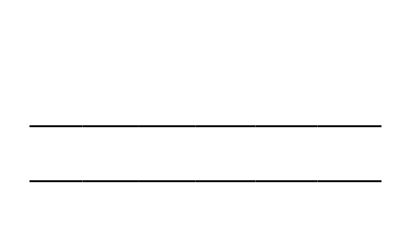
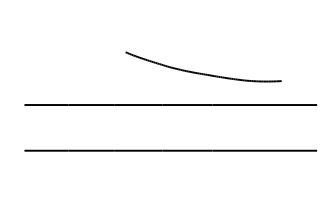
part: (242, 87) -> (201, 72), added

